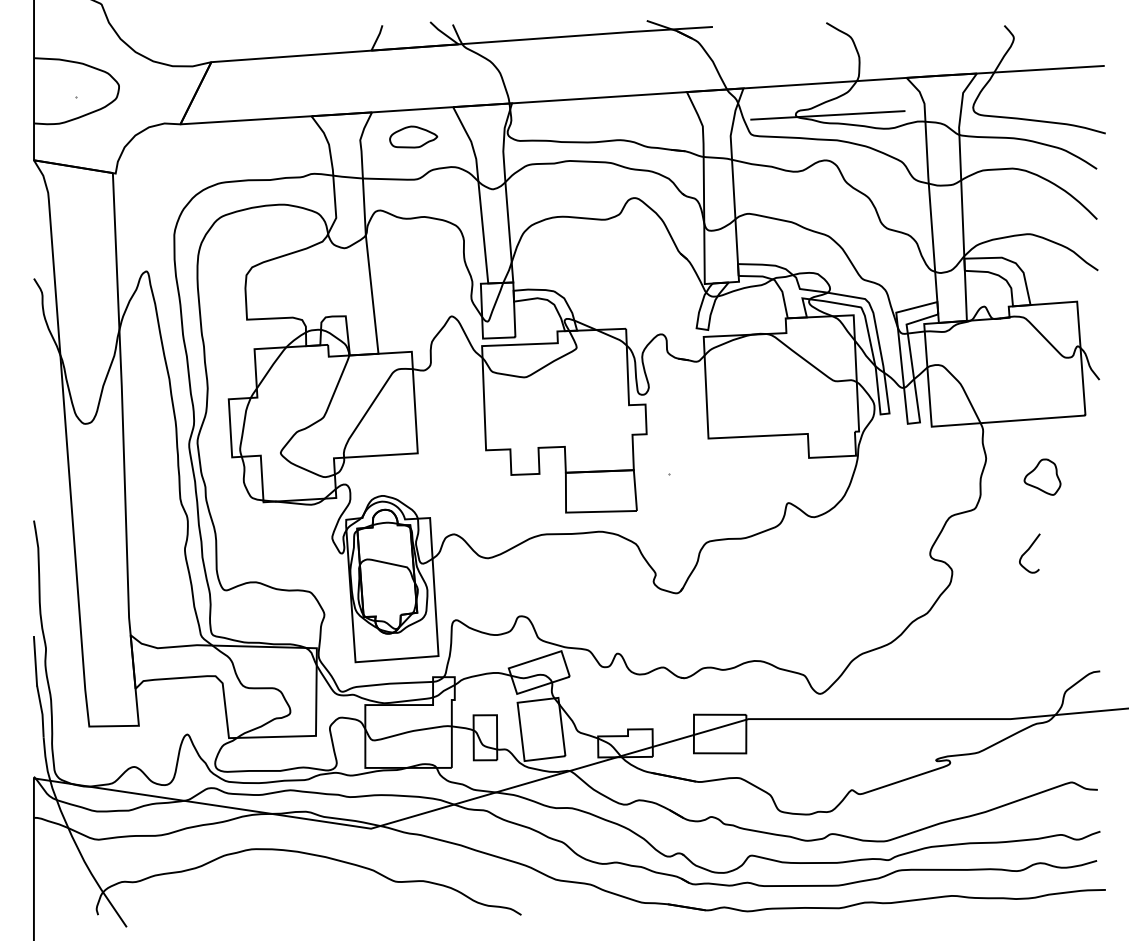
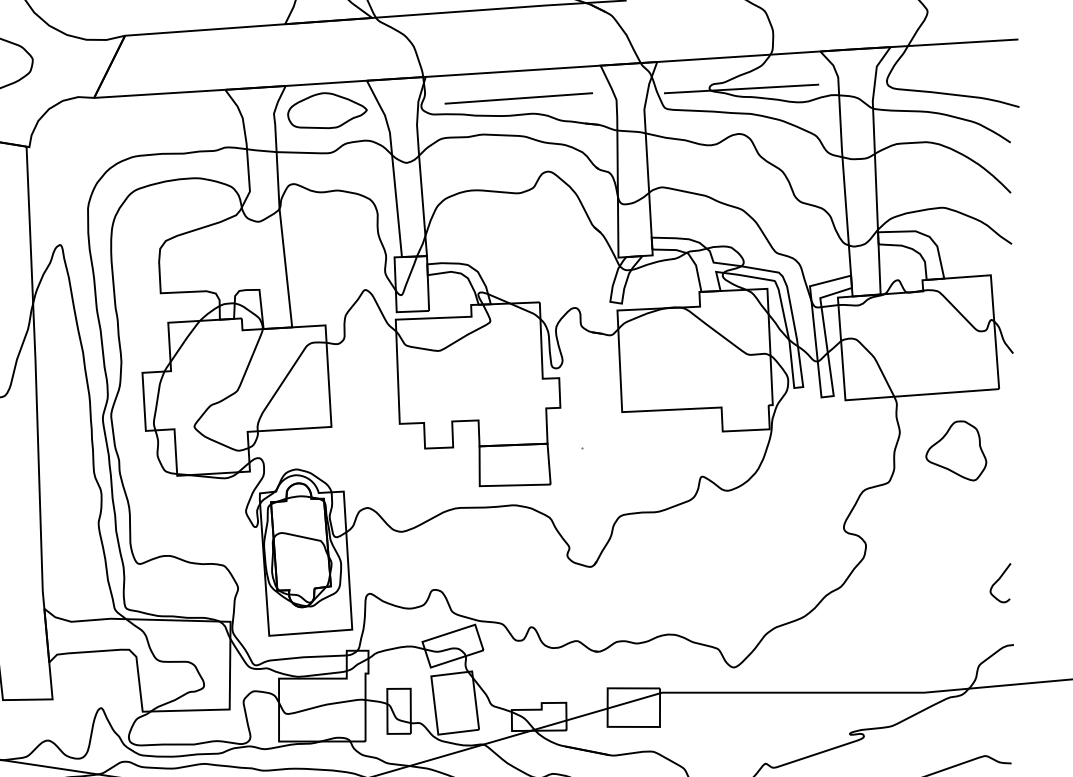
line: (604, 124) -> (518, 98), added
part: (413, 136) -> (327, 110), size x1.67
part: (1042, 476) -> (956, 450), size x1.67
curve: (1027, 551) -> (998, 581), moved

